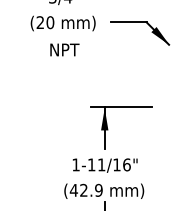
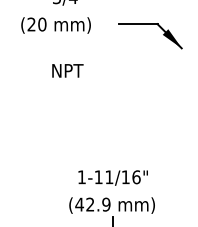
text: (62, 23) -> (55, 25), moved
text: (64, 49) -> (67, 70), moved
part: (108, 127) -> (116, 137), removed

